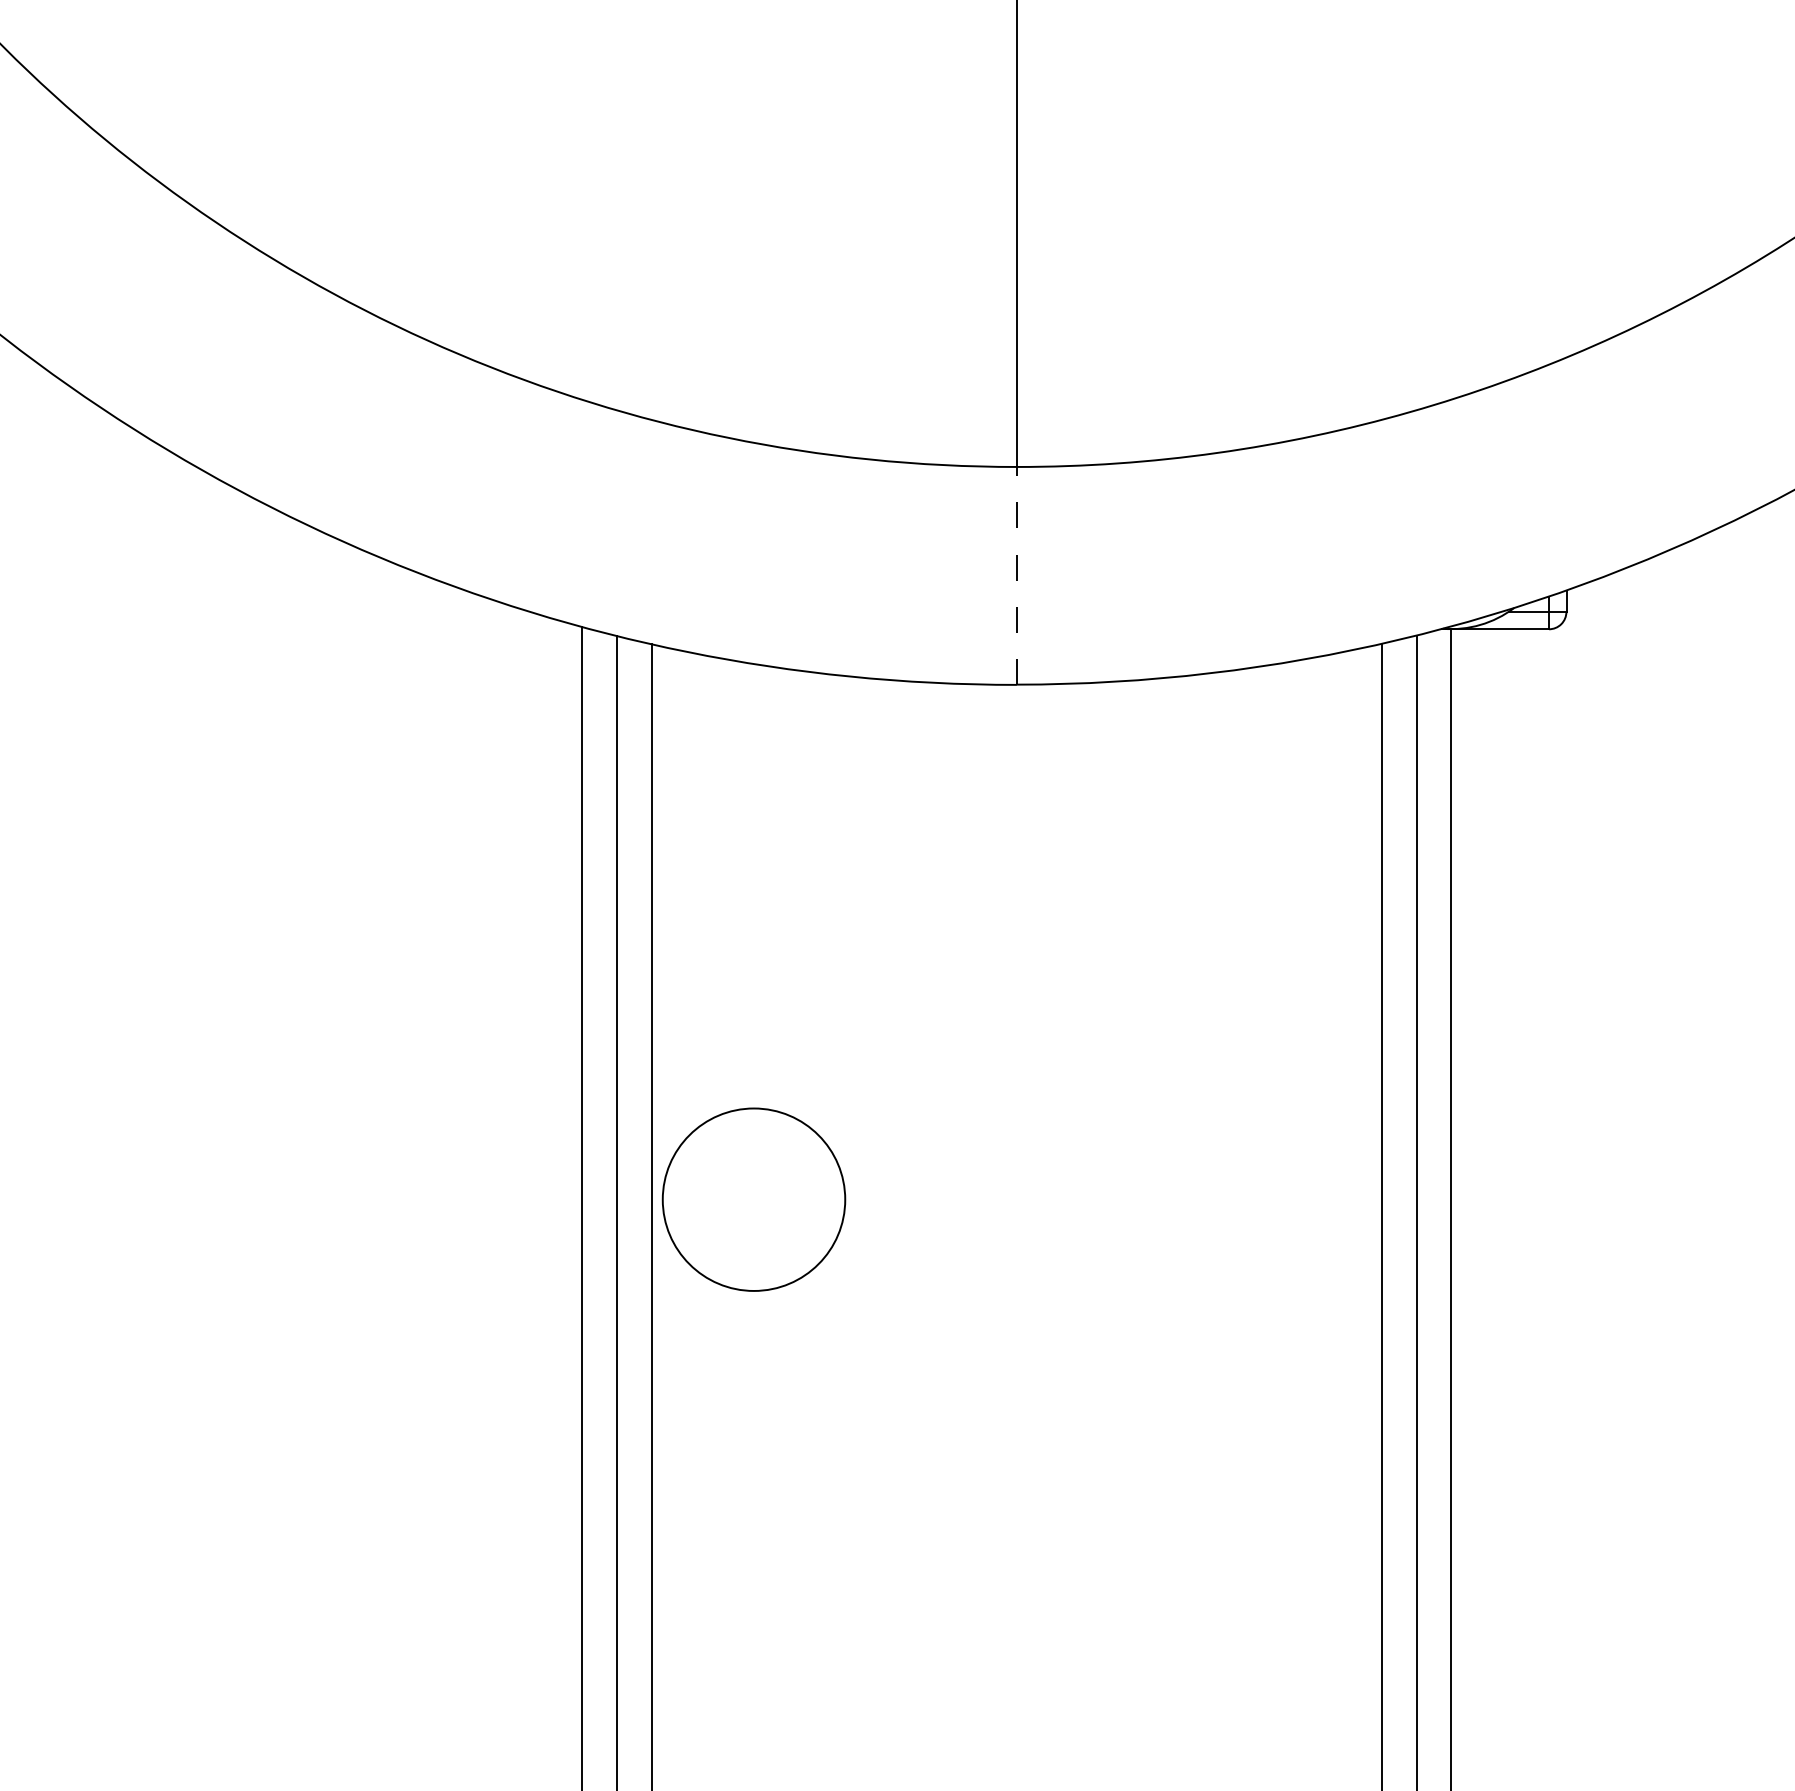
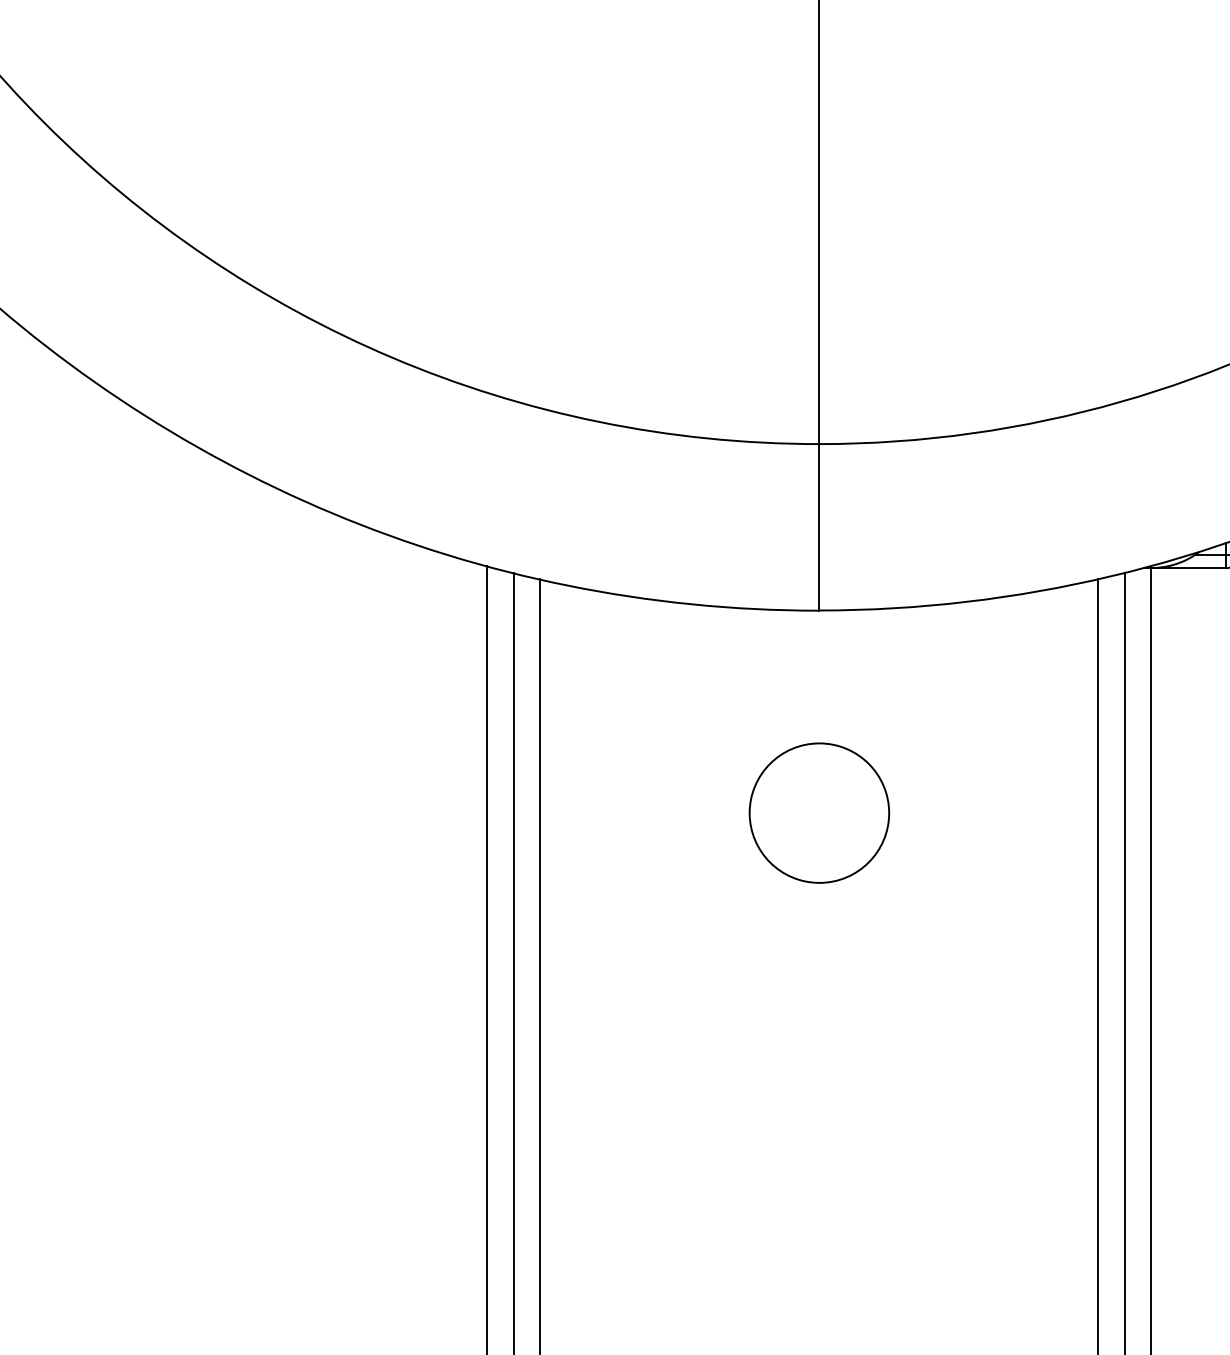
line: (1017, 575) -> (819, 527), dashed -> solid
circle: (753, 1199) -> (819, 812), moved

